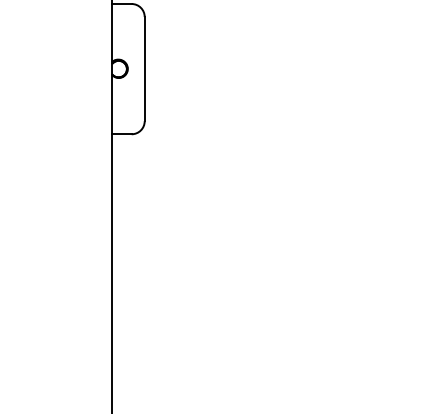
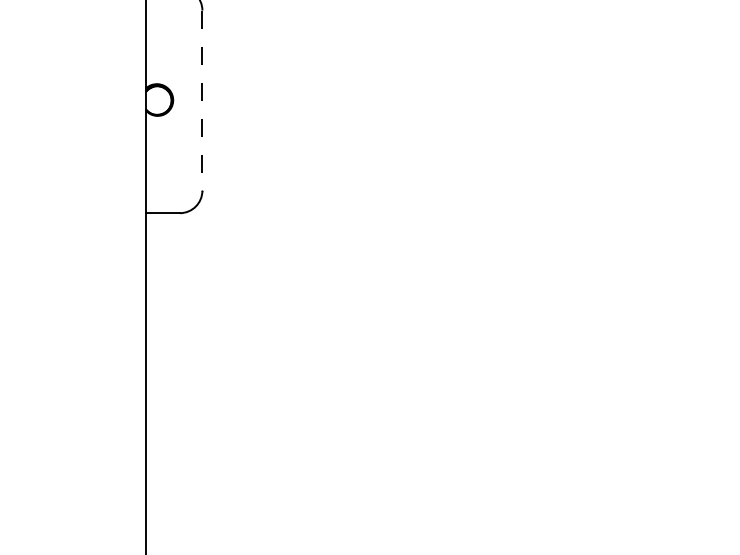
line: (144, 69) -> (202, 101), solid -> dashed

